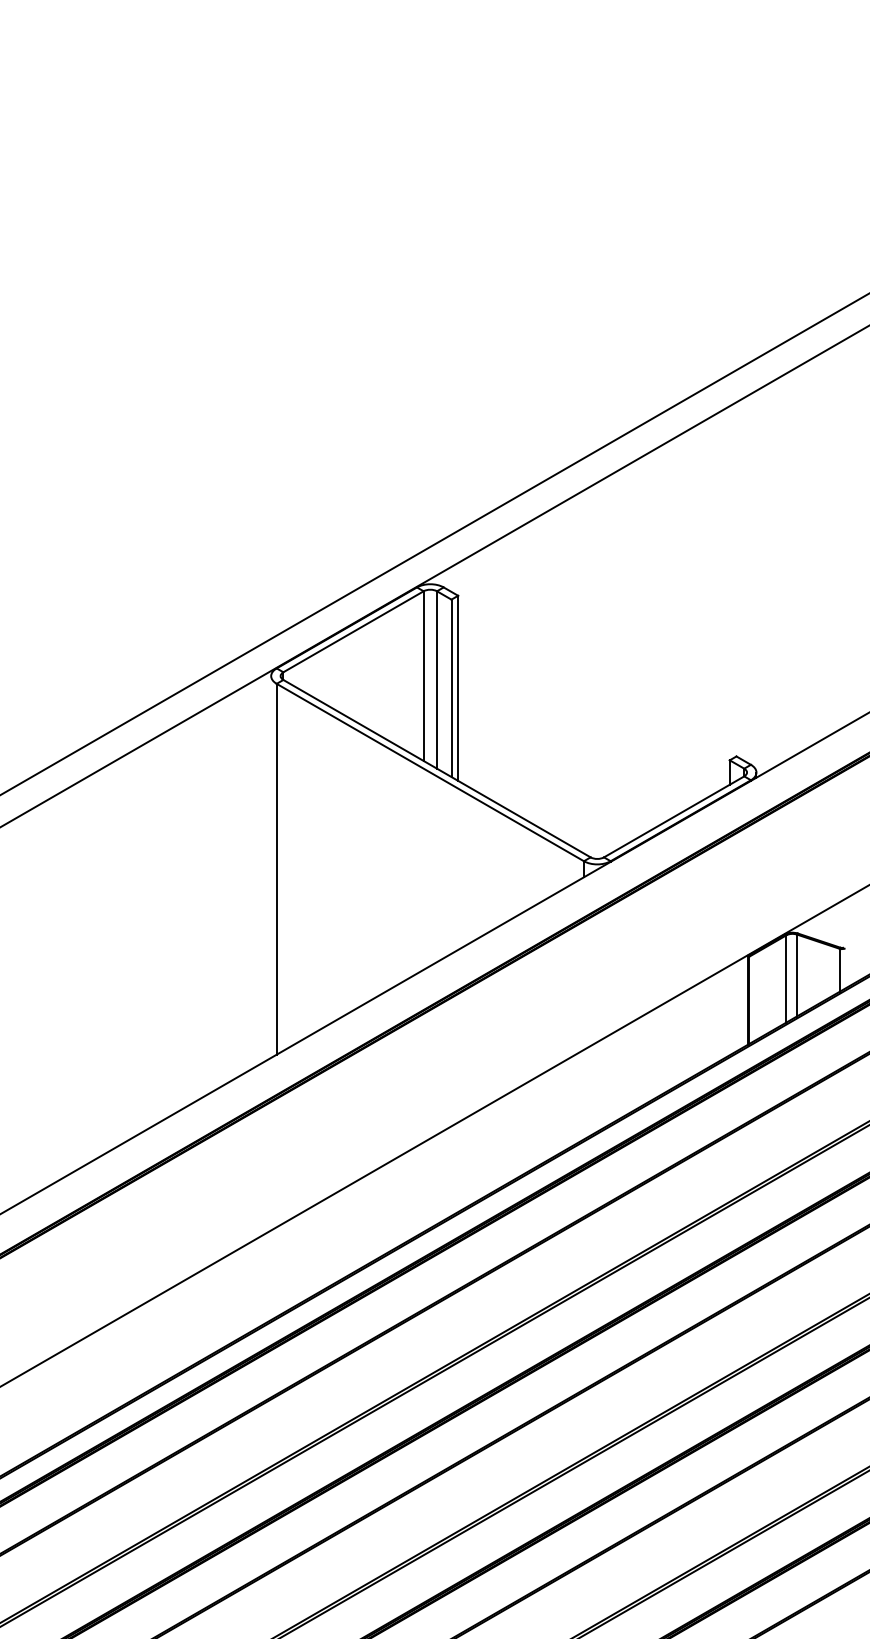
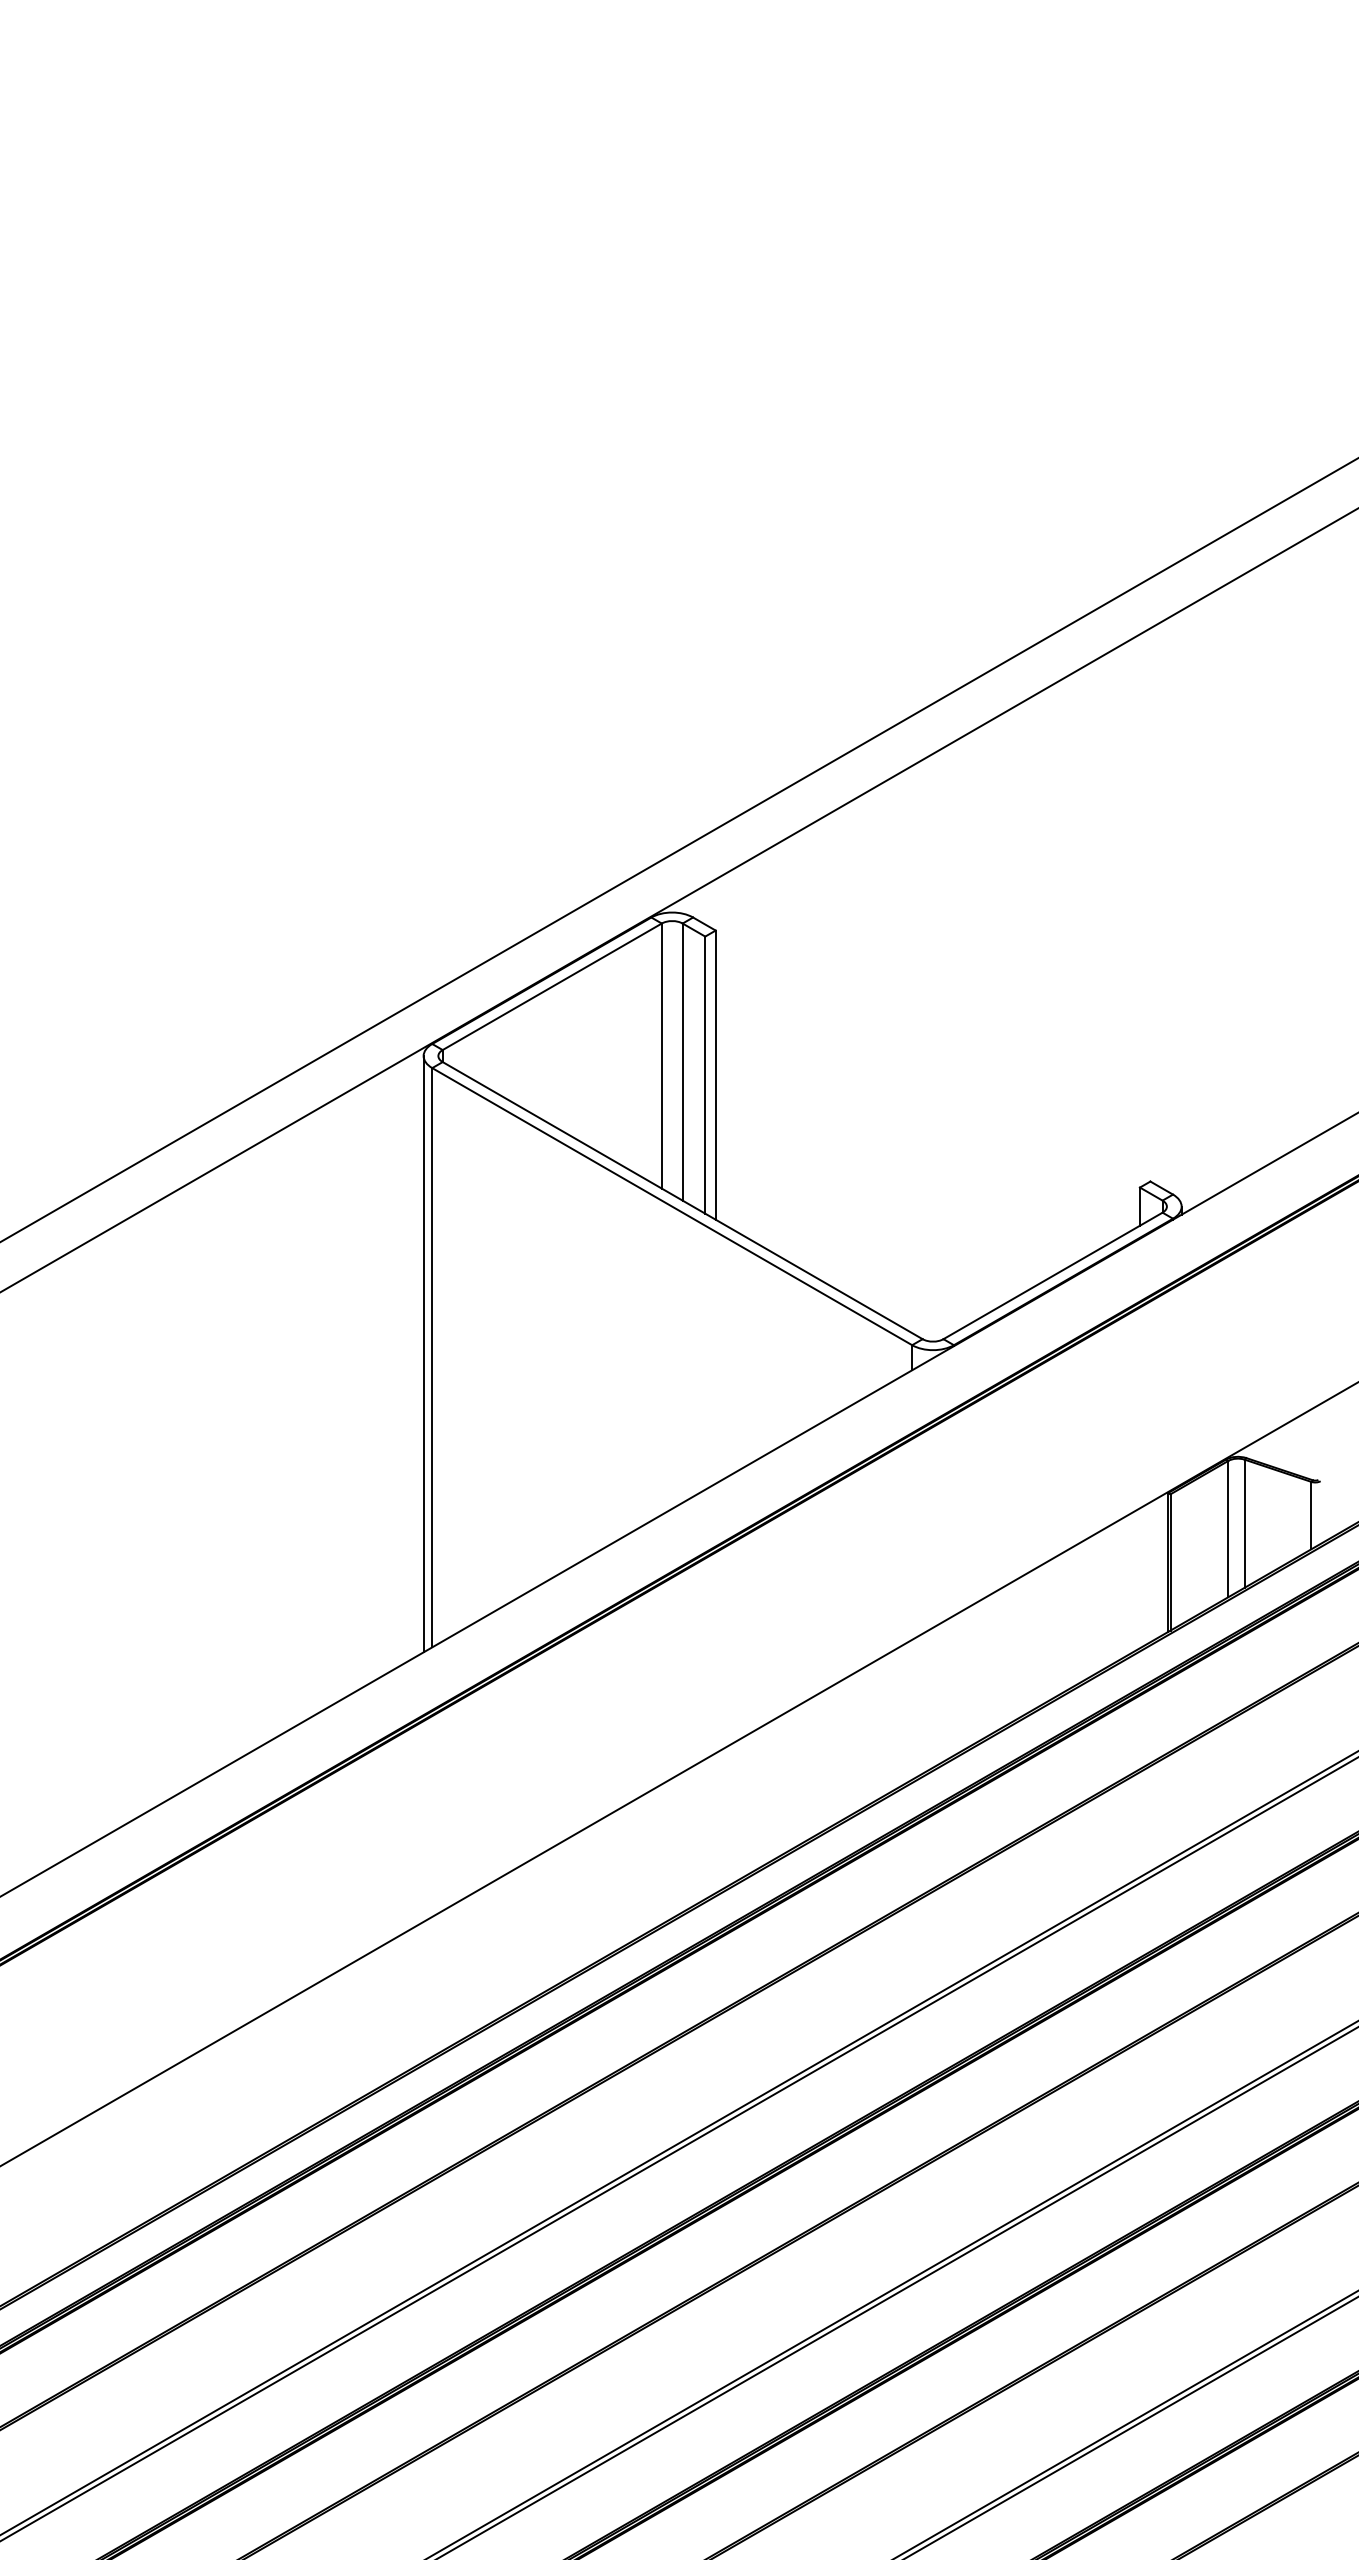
line: (271, 866) -> (424, 1353), added

